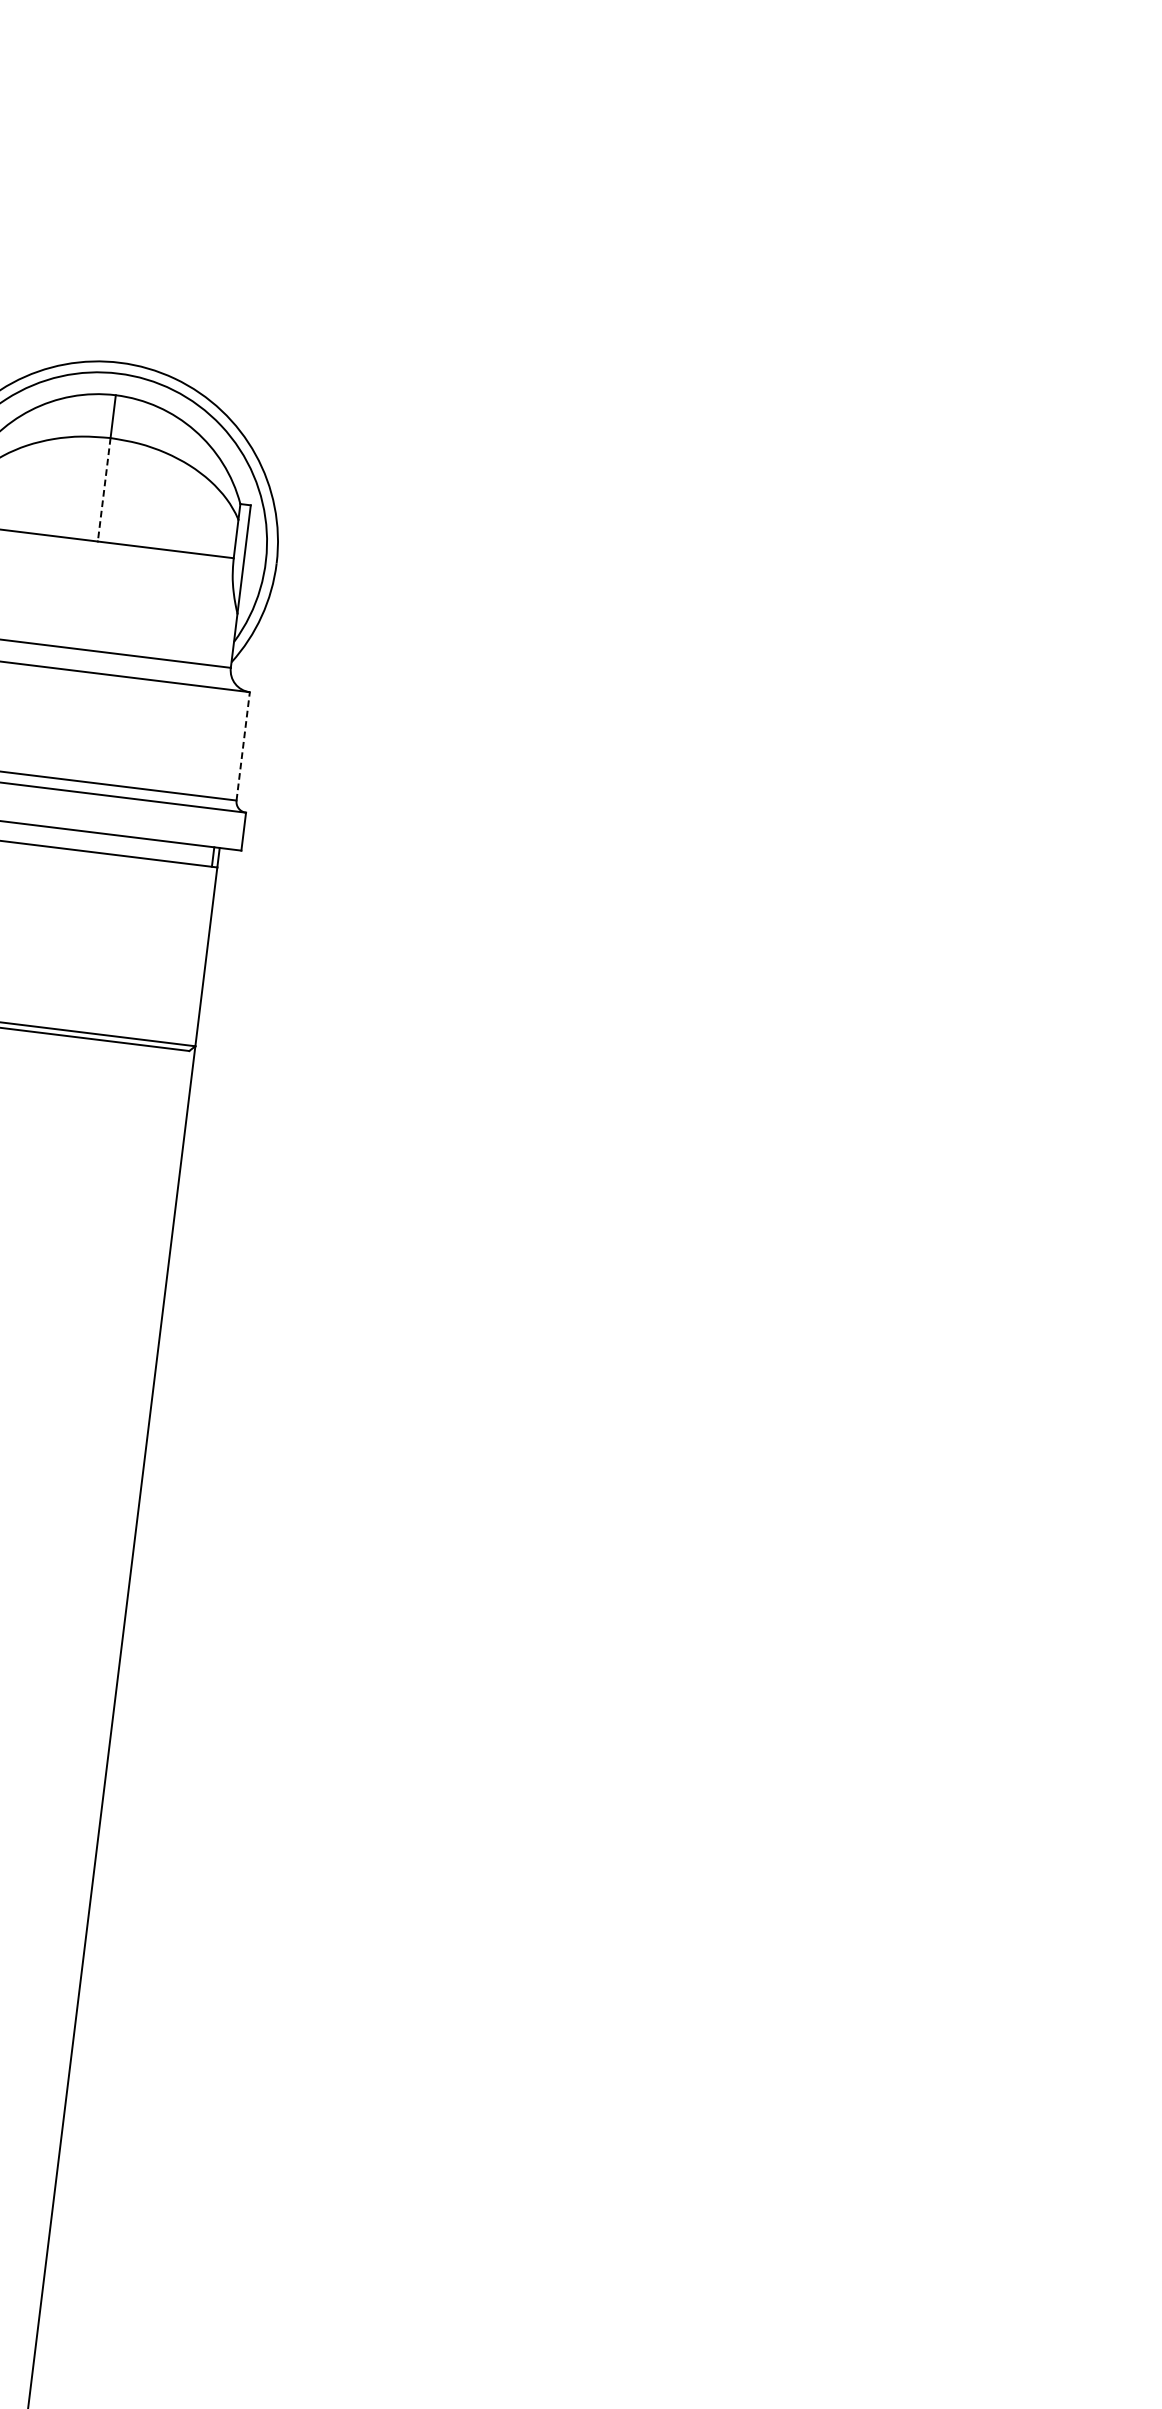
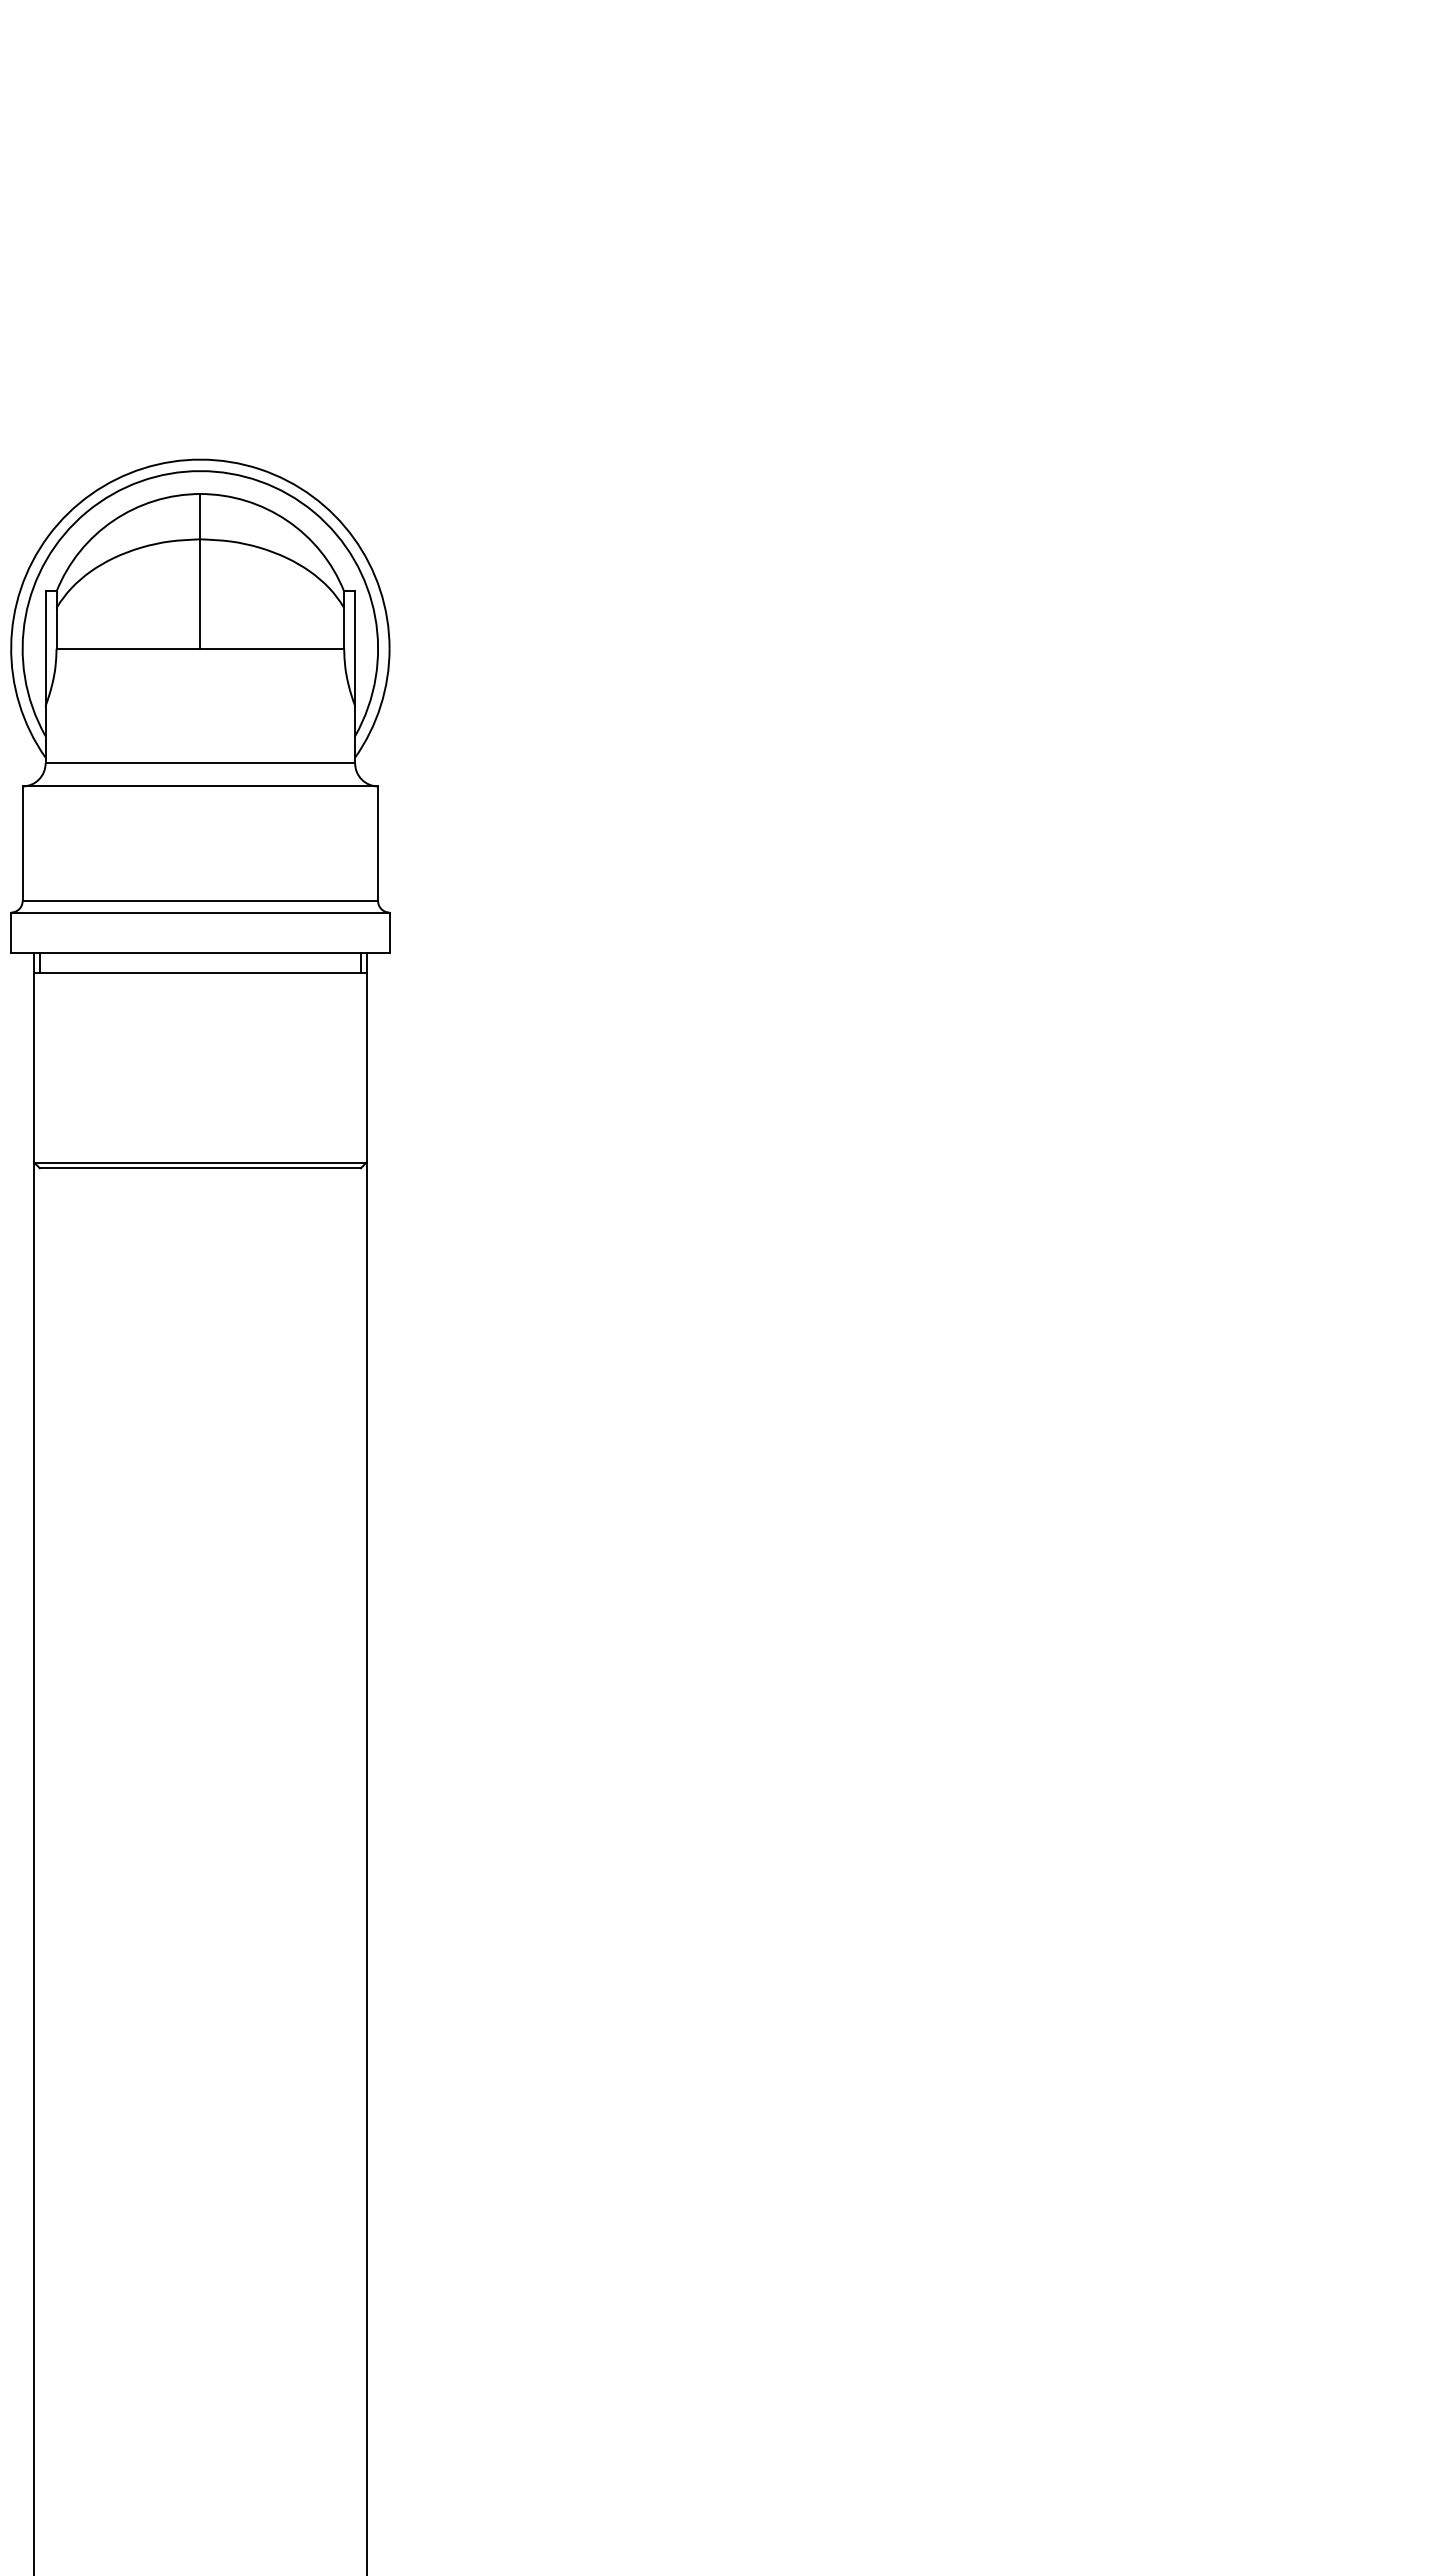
line: (104, 490) -> (200, 594), dashed -> solid
line: (243, 746) -> (378, 843), dashed -> solid

